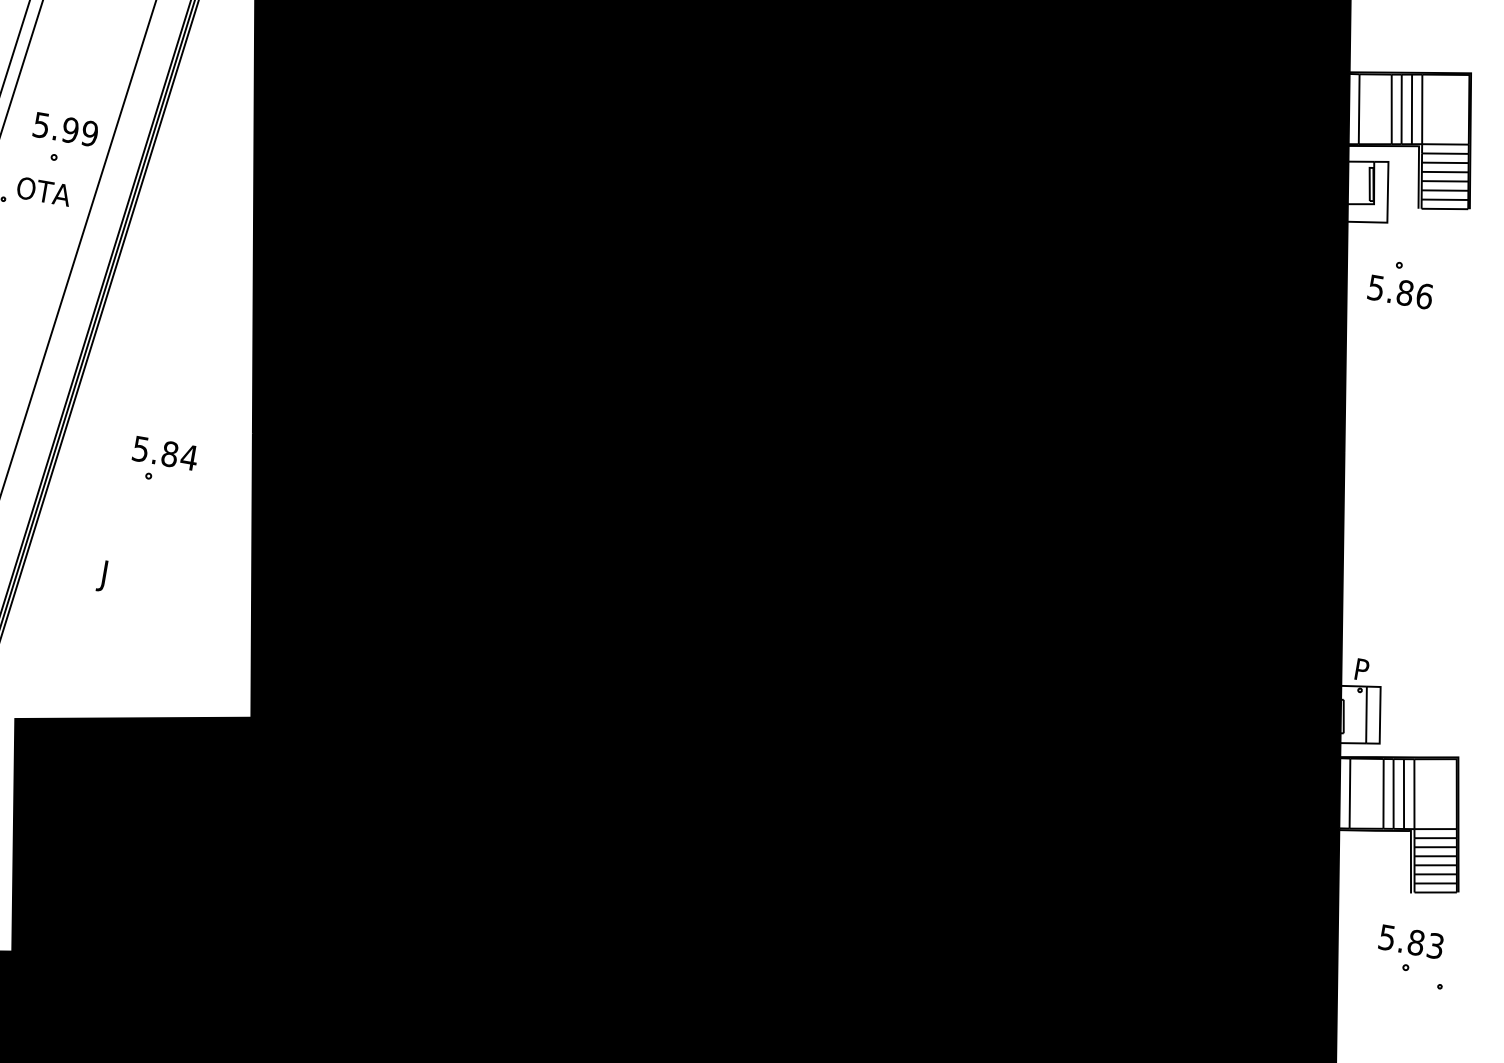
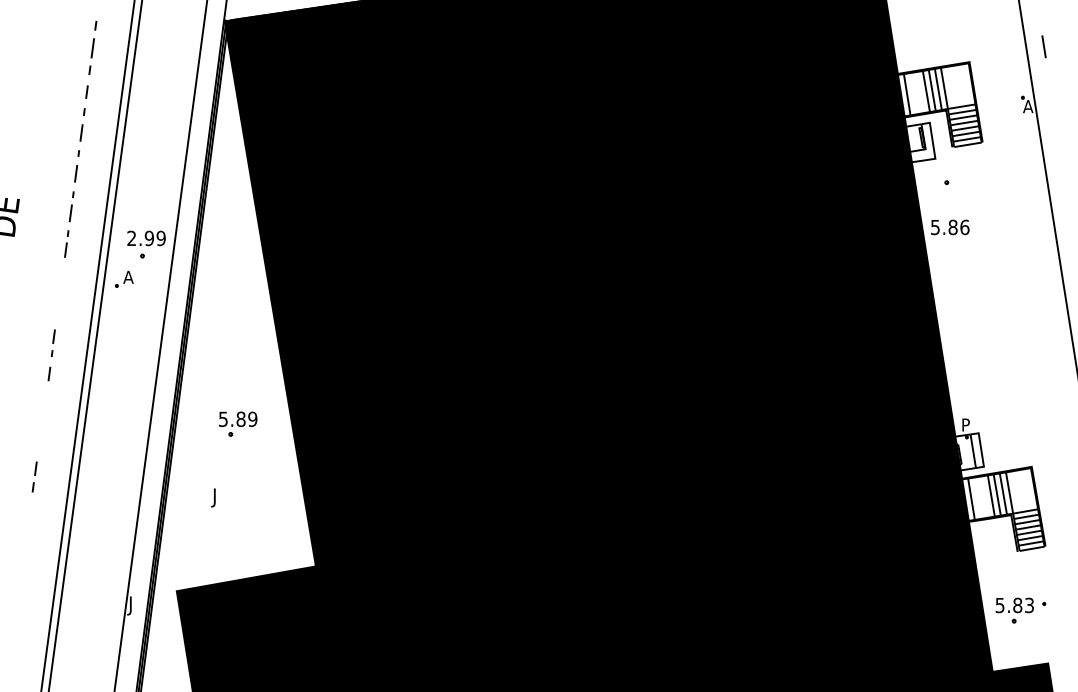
text: (40, 125) -> (131, 238), 5.99 -> 2.99
text: (43, 190) -> (139, 276), OTA -> A
text: (1400, 292) -> (950, 227), moved
text: (189, 456) -> (252, 418), 5.84 -> 5.89
part: (1409, 950) -> (1014, 610), moved

